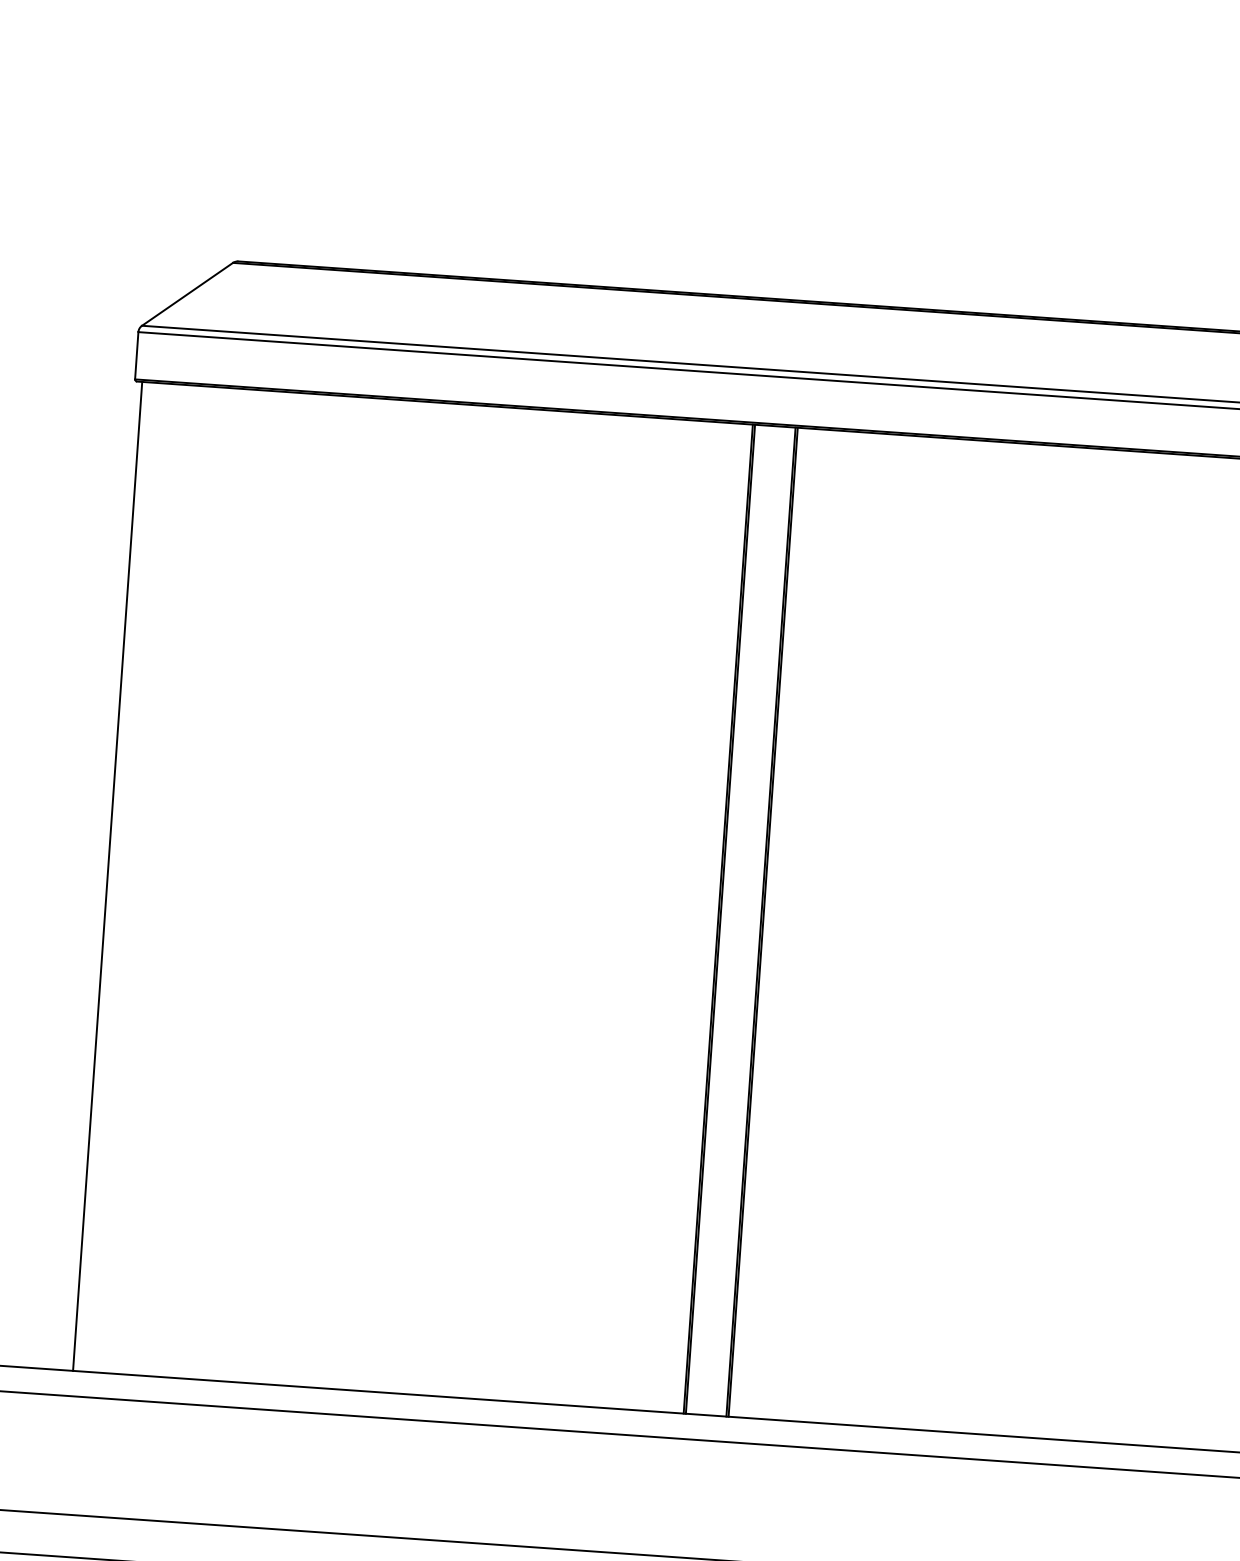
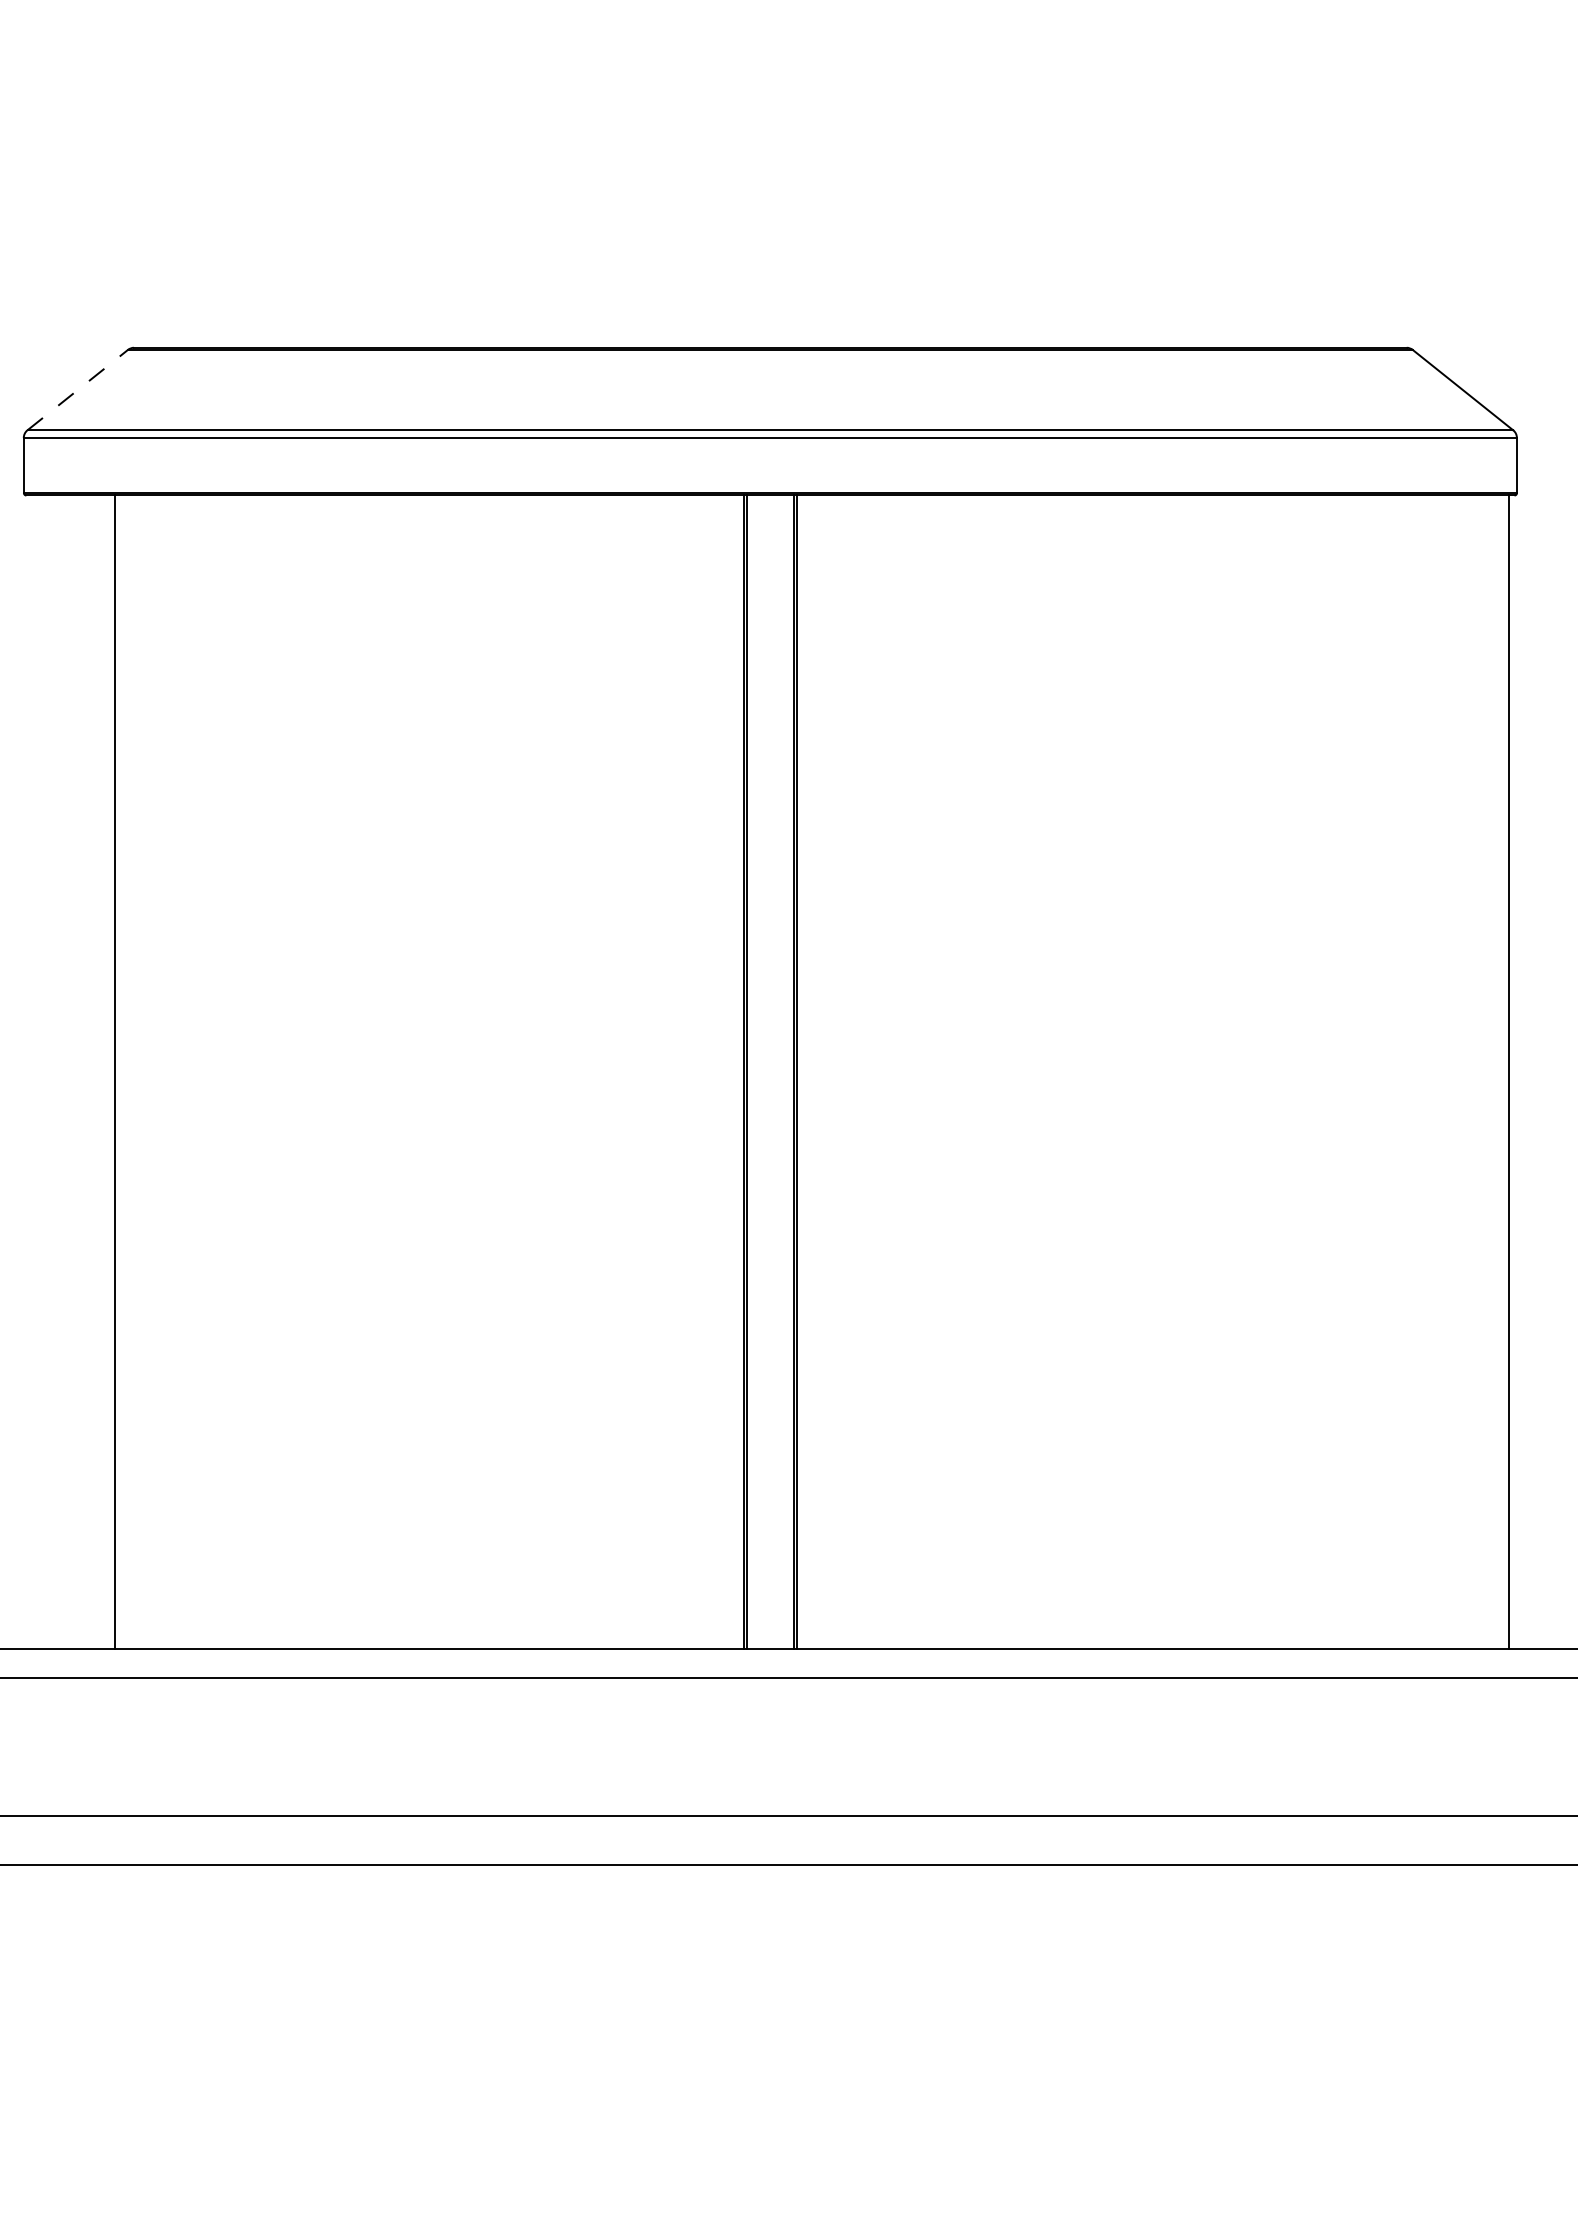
line: (188, 293) -> (78, 389), solid -> dashed
line: (107, 875) -> (115, 1071), moved

